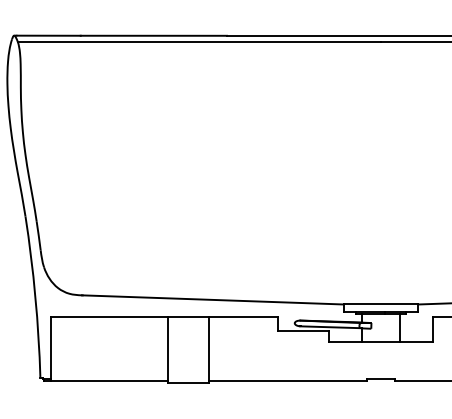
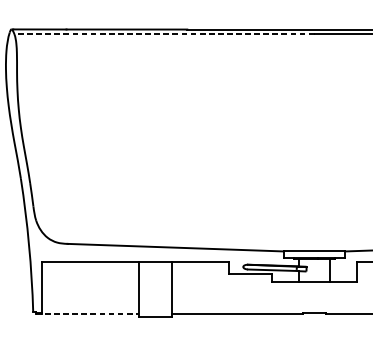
line: (199, 41) -> (164, 34), solid -> dashed
line: (106, 380) -> (87, 314), solid -> dashed

